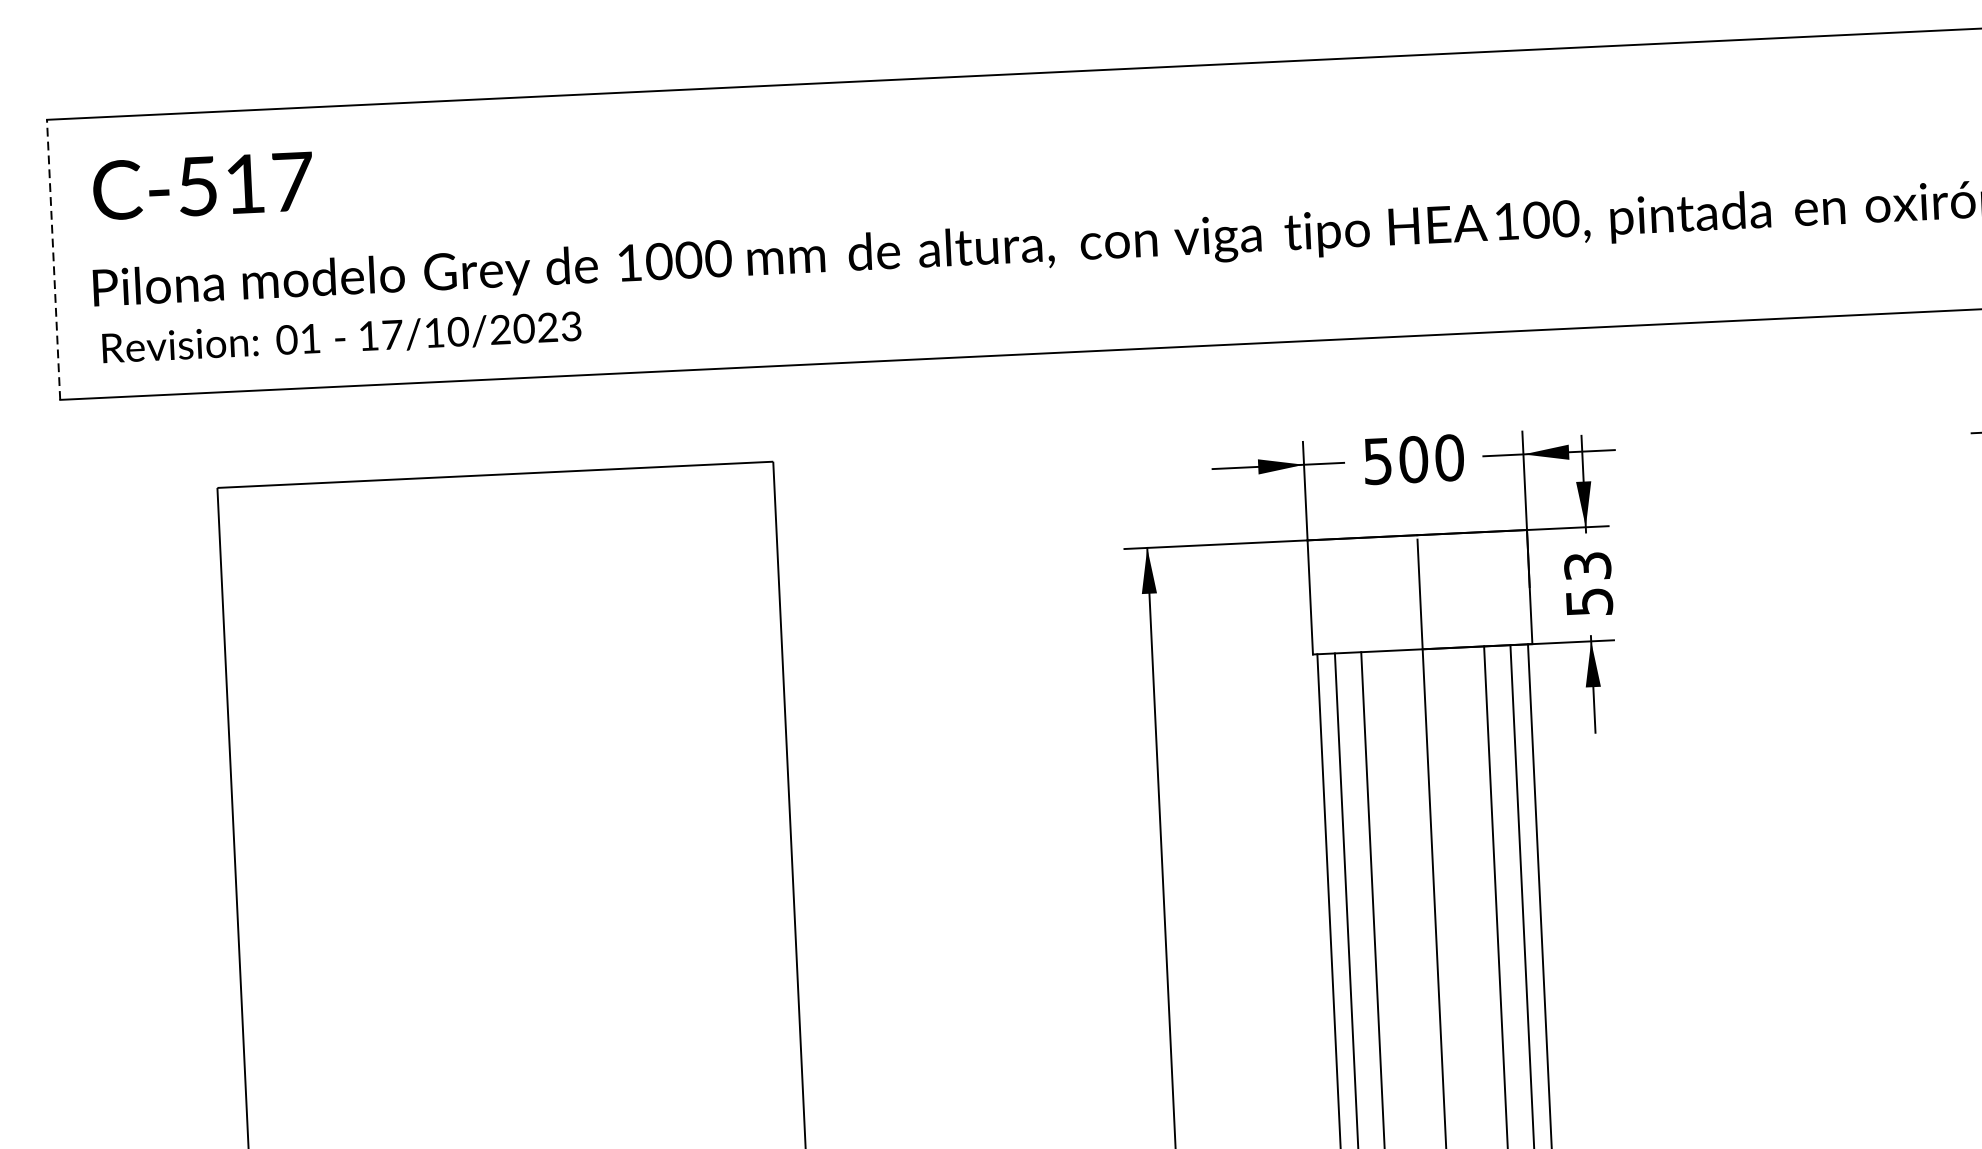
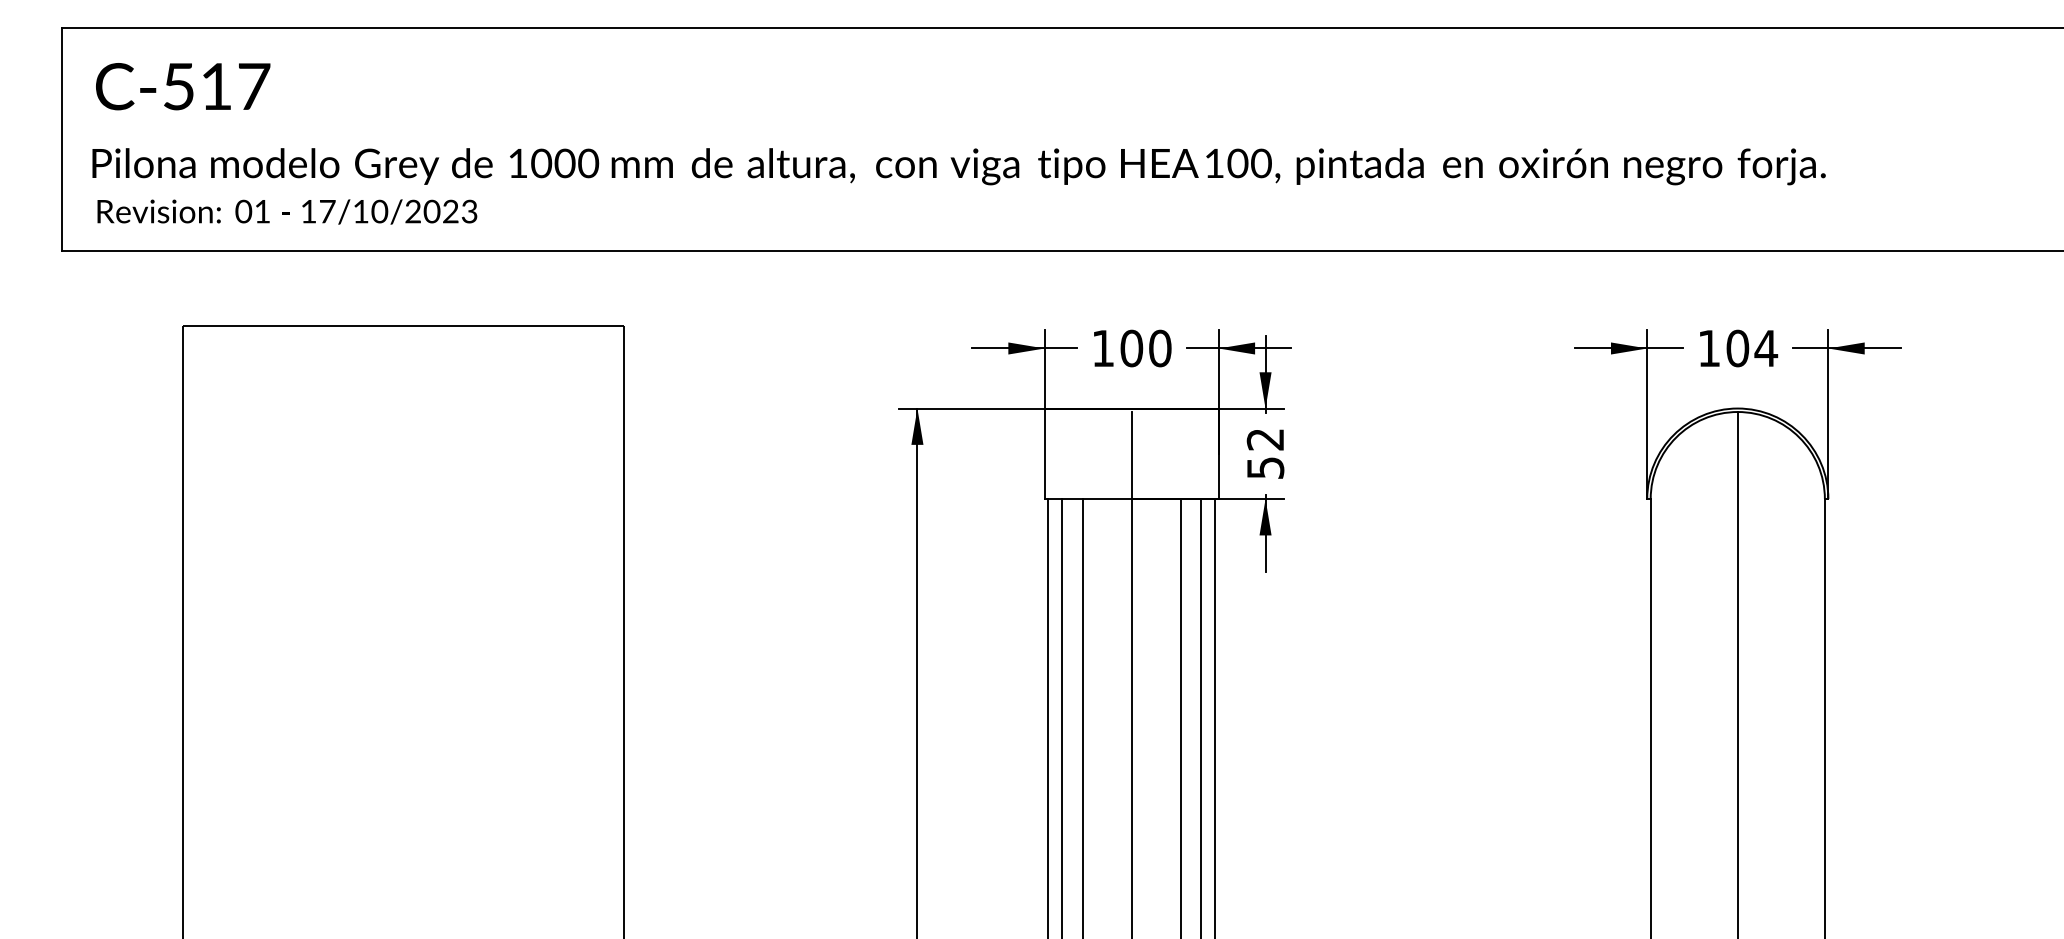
line: (53, 258) -> (61, 138), dashed -> solid
text: (1376, 461) -> (1102, 348), 500 -> 100
text: (1587, 566) -> (1265, 439), 53 -> 52

